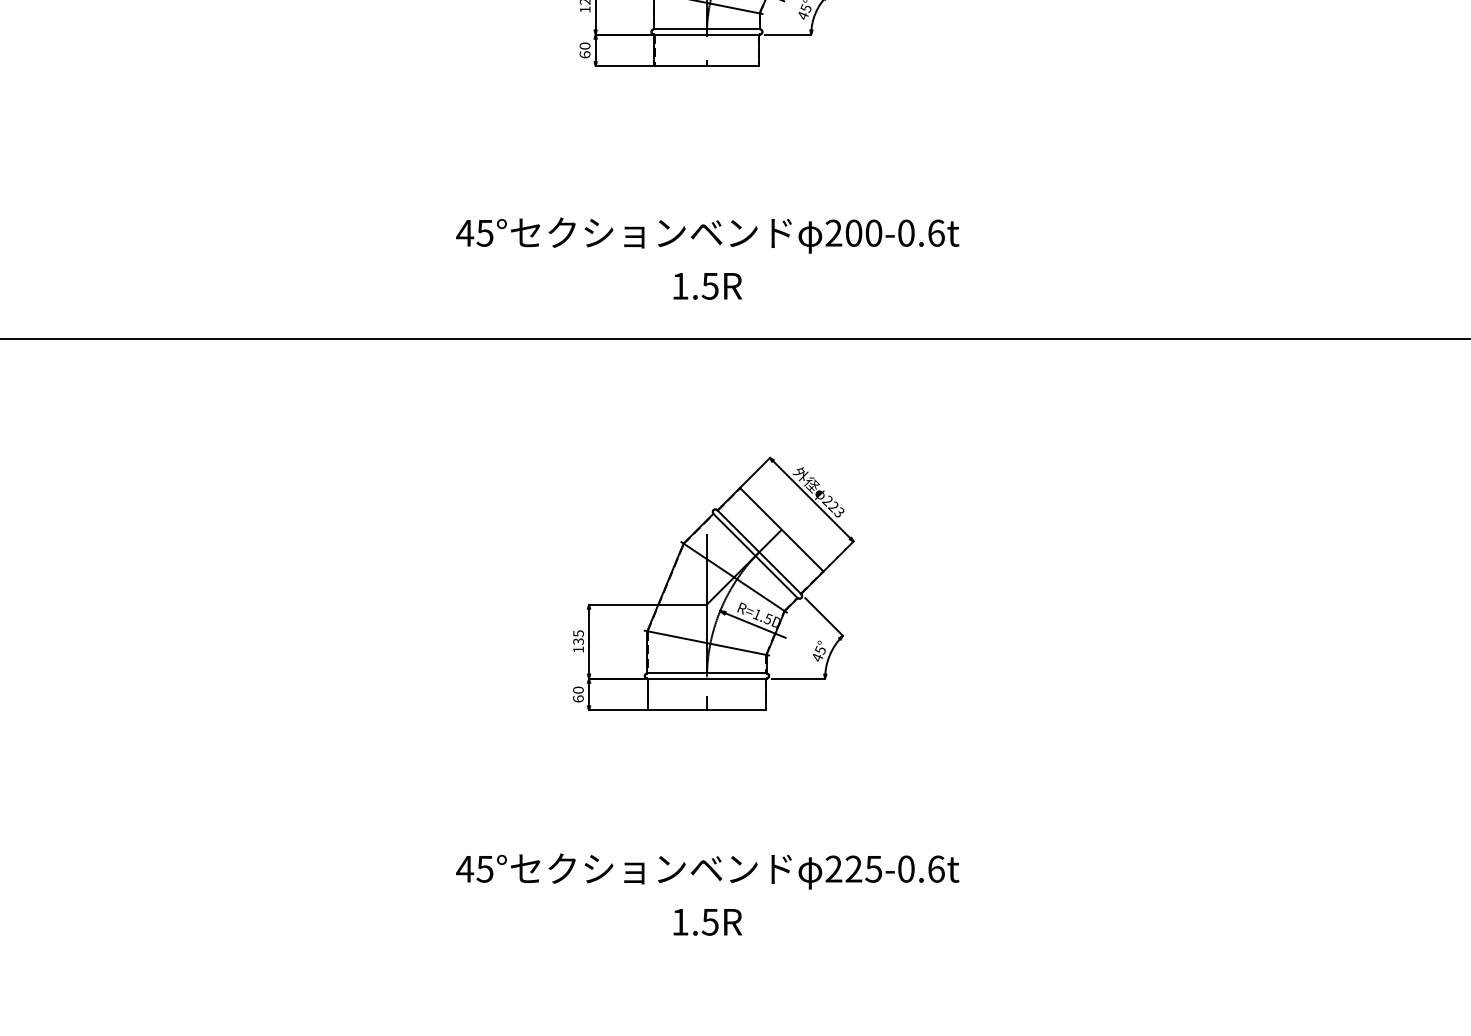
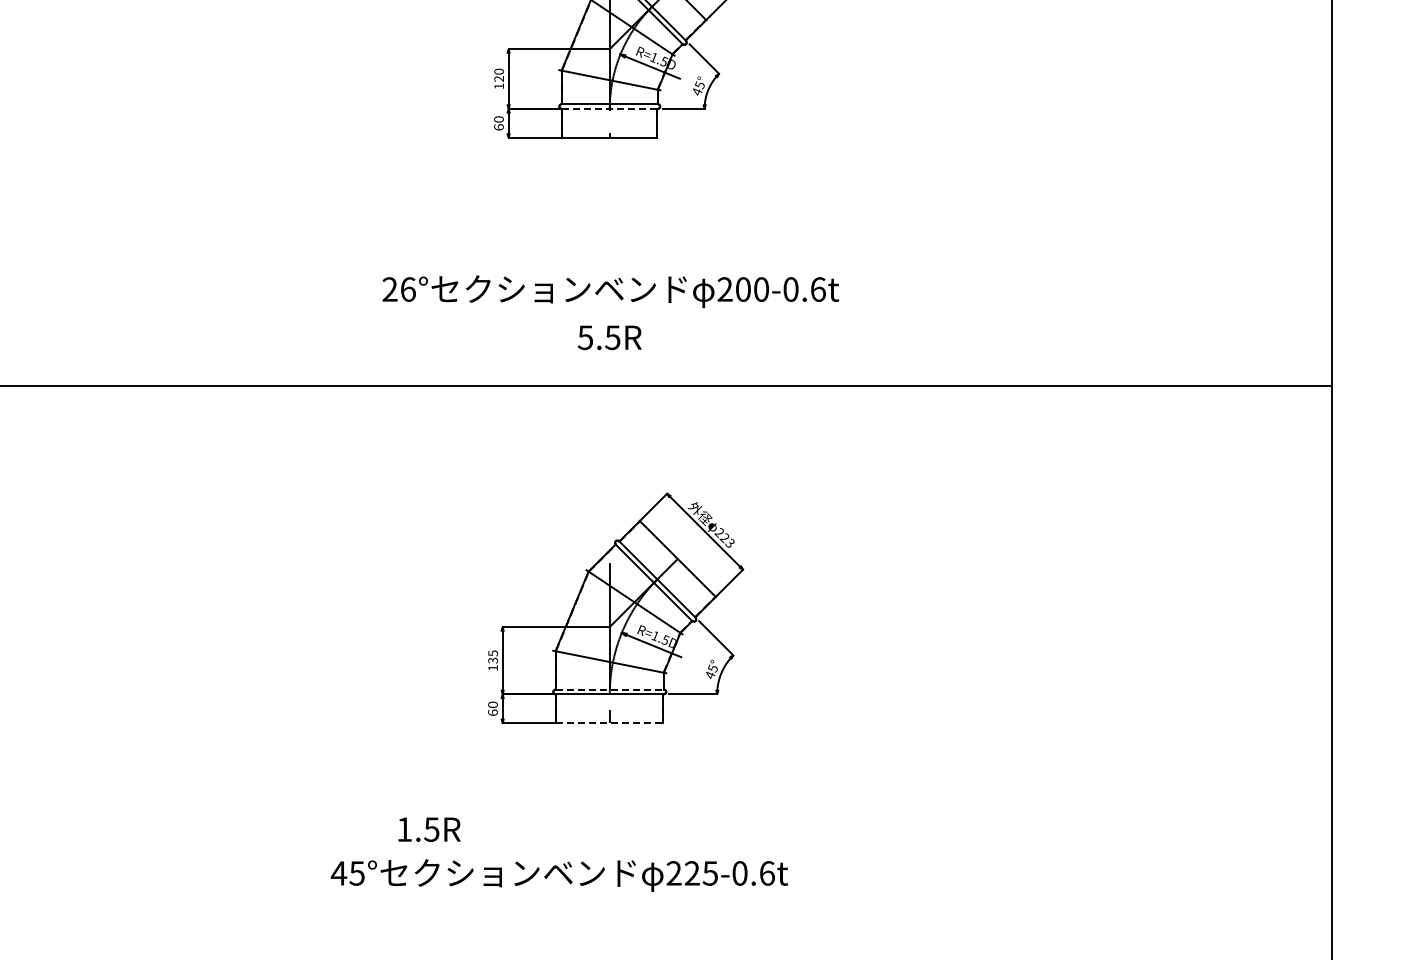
line: (707, 34) -> (610, 108), solid -> dashed
text: (474, 233) -> (398, 289), 45° -> 26°
text: (679, 286) -> (584, 337), 1.5R -> 5.5R
line: (707, 673) -> (610, 689), solid -> dashed
line: (706, 710) -> (609, 723), solid -> dashed
text: (707, 871) -> (559, 875), moved
text: (707, 922) -> (429, 829), moved

